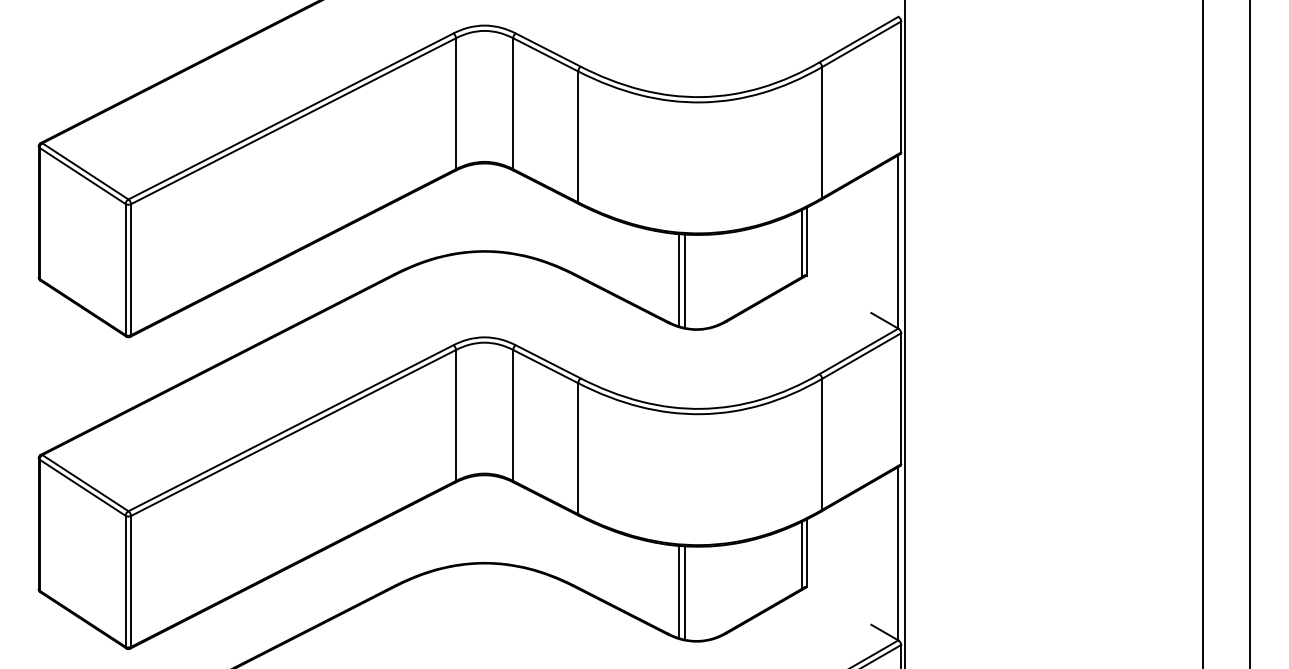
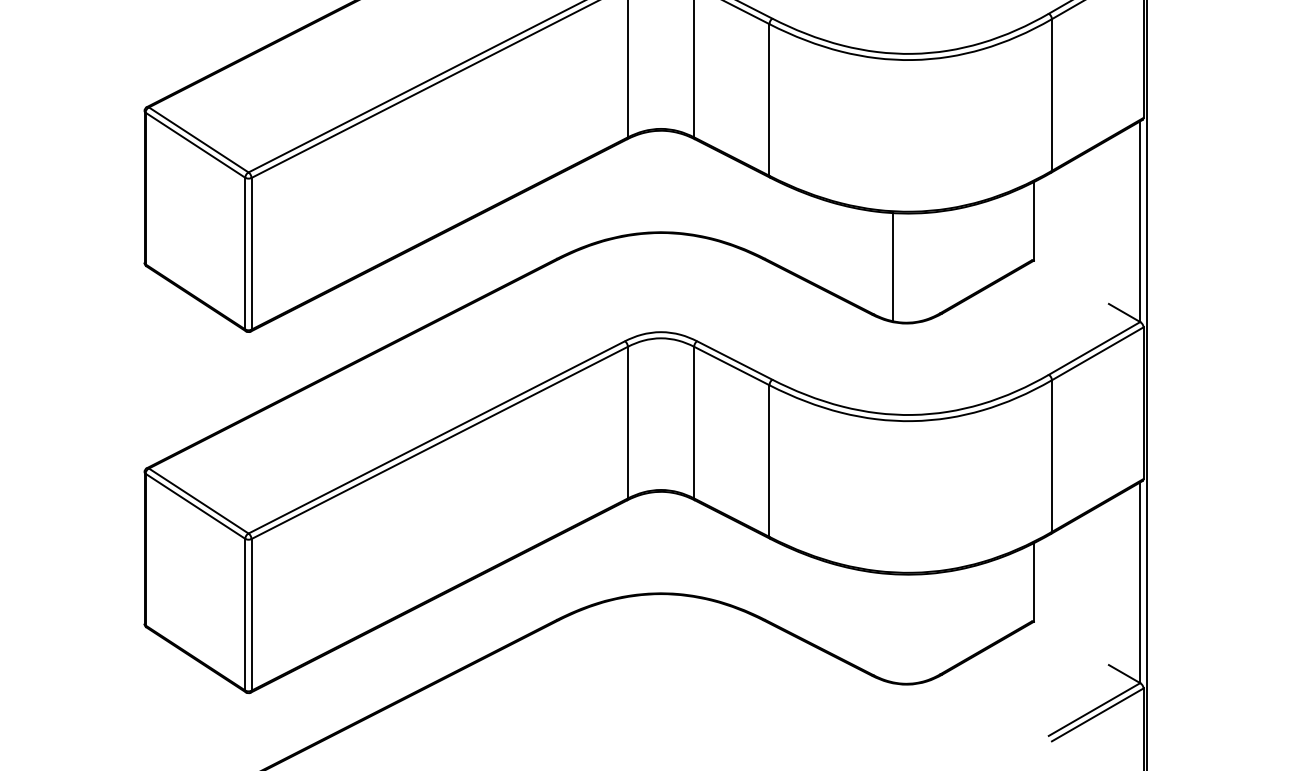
line: (801, 243) -> (1028, 223), removed
line: (678, 280) -> (885, 266), removed
line: (801, 555) -> (1028, 584), removed
line: (678, 591) -> (885, 626), removed
line: (684, 592) -> (892, 627), removed

